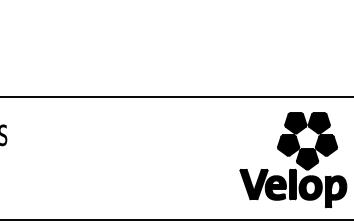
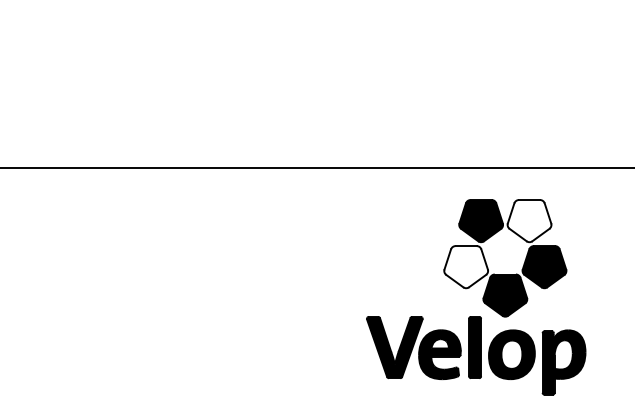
fill: (318, 123) -> (527, 221), removed
fill: (288, 145) -> (466, 266), removed

